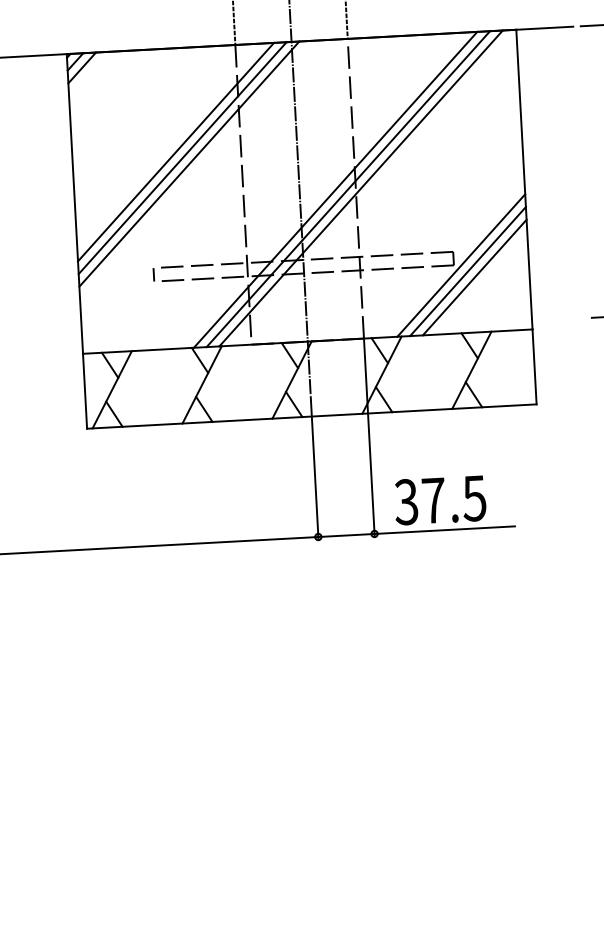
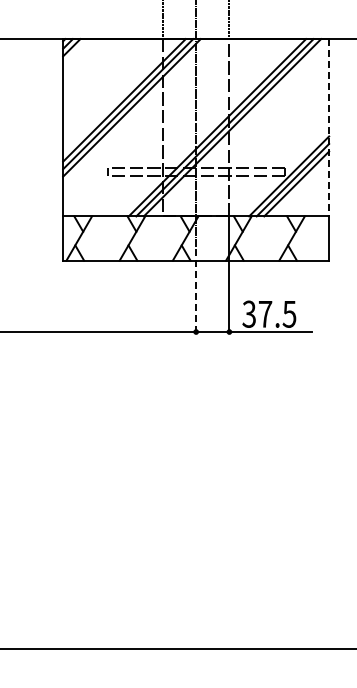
line: (524, 179) -> (329, 127), solid -> dashed
line: (315, 468) -> (196, 291), solid -> dashed

